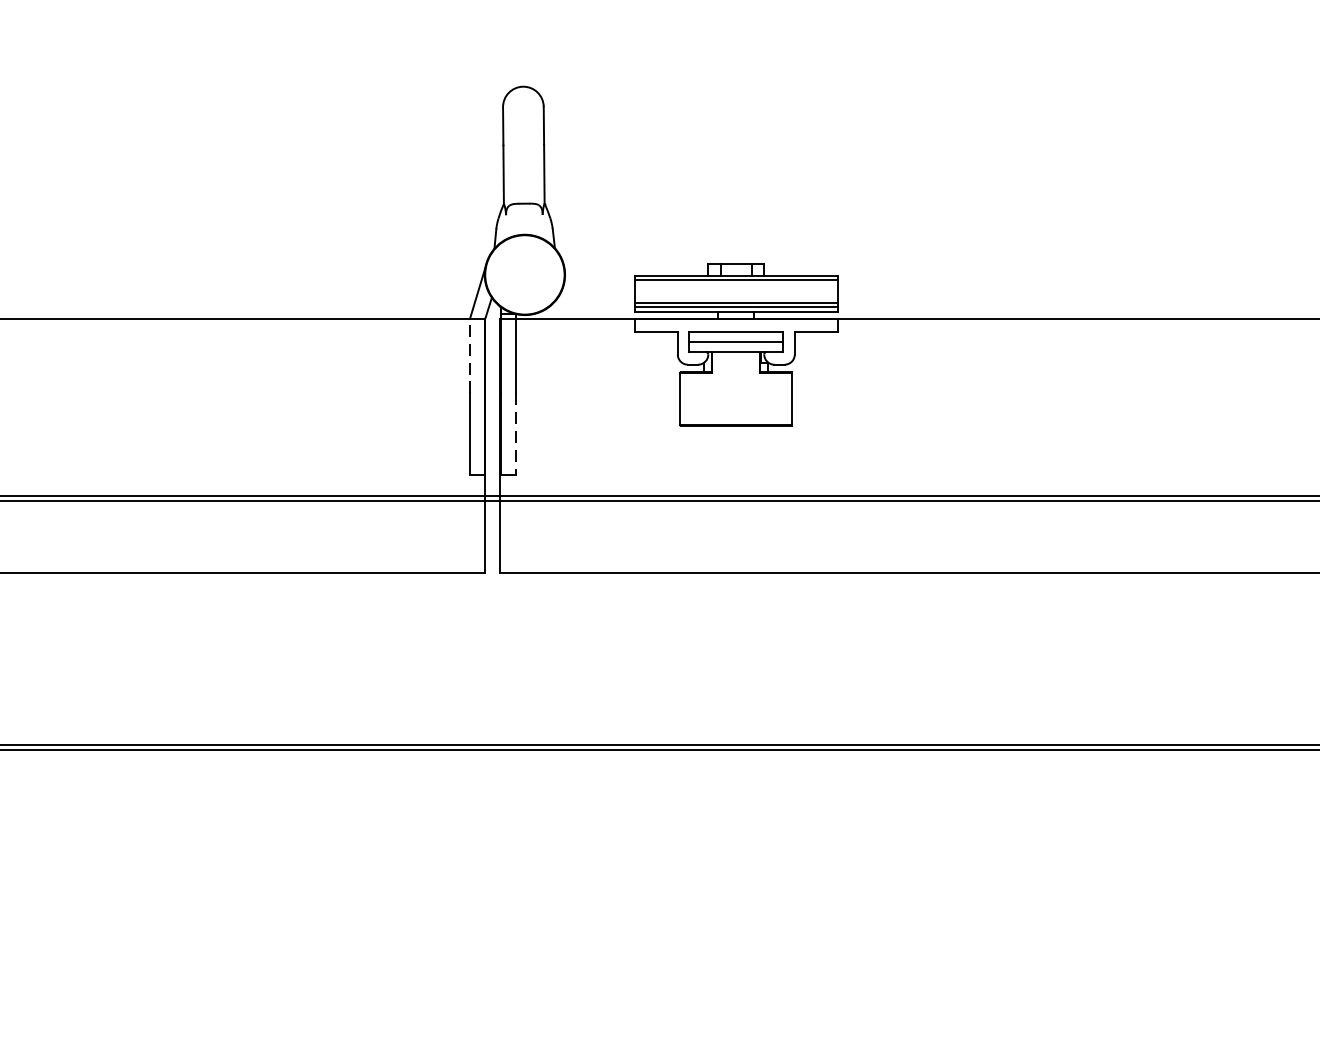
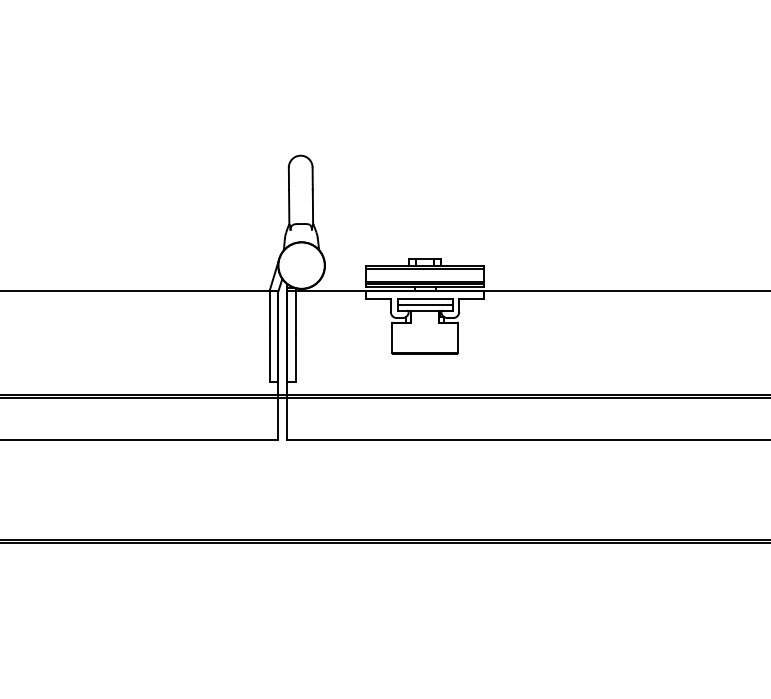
line: (469, 356) -> (269, 313), dashed -> solid
line: (516, 433) -> (296, 358), dashed -> solid

